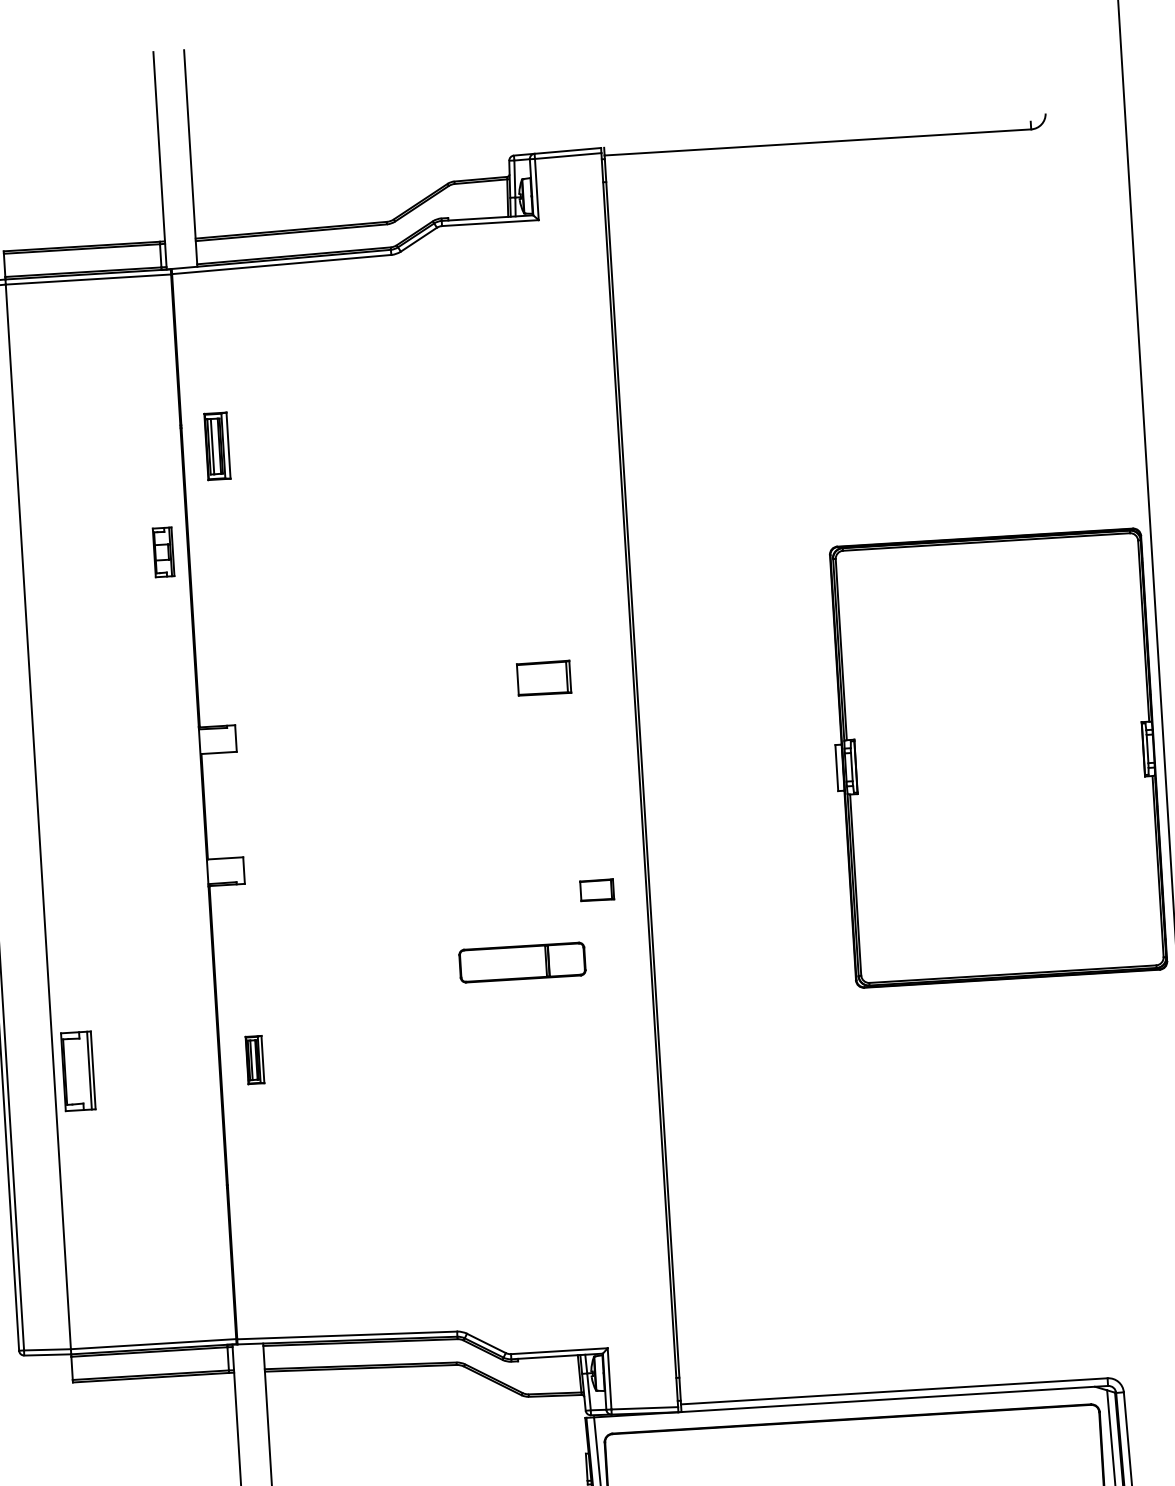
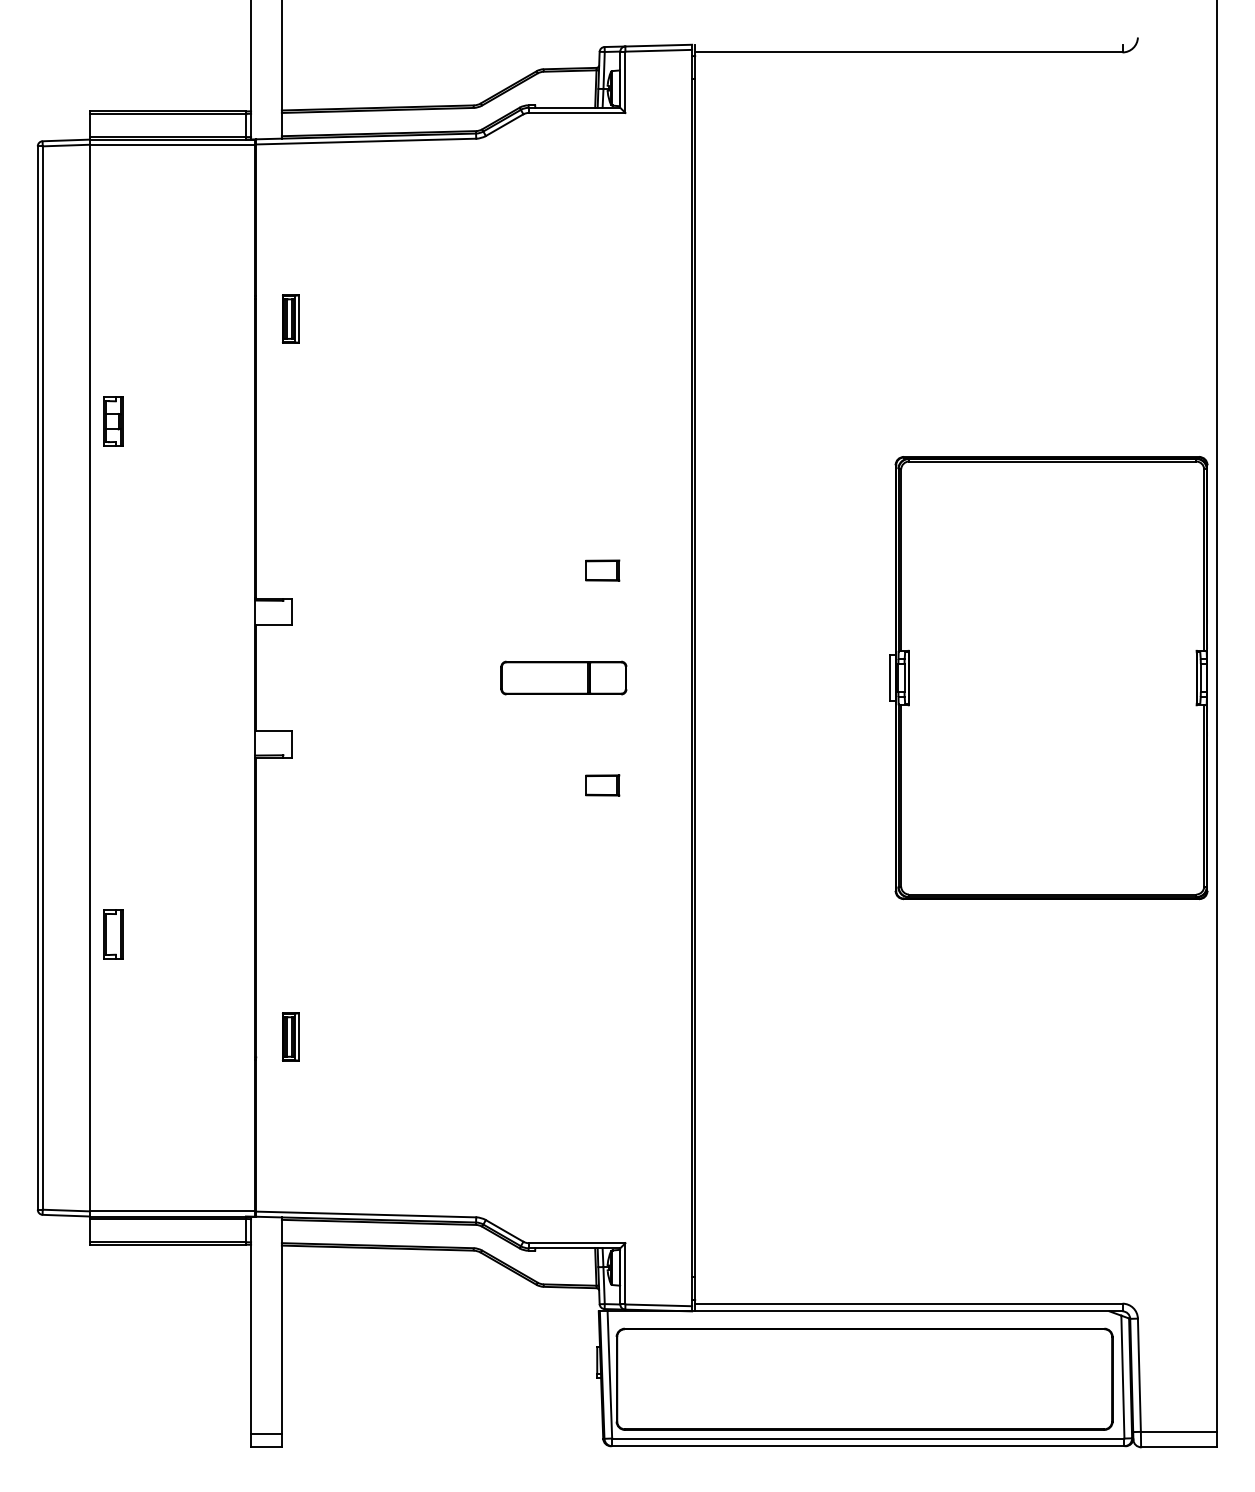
part: (216, 445) -> (290, 318), size x0.71
part: (163, 552) -> (113, 421), moved
part: (543, 678) -> (602, 570), size x0.62
part: (596, 890) -> (602, 785), moved
part: (522, 962) -> (563, 677), moved
part: (254, 1059) -> (290, 1036), moved
part: (77, 1071) -> (113, 934), size x0.62

